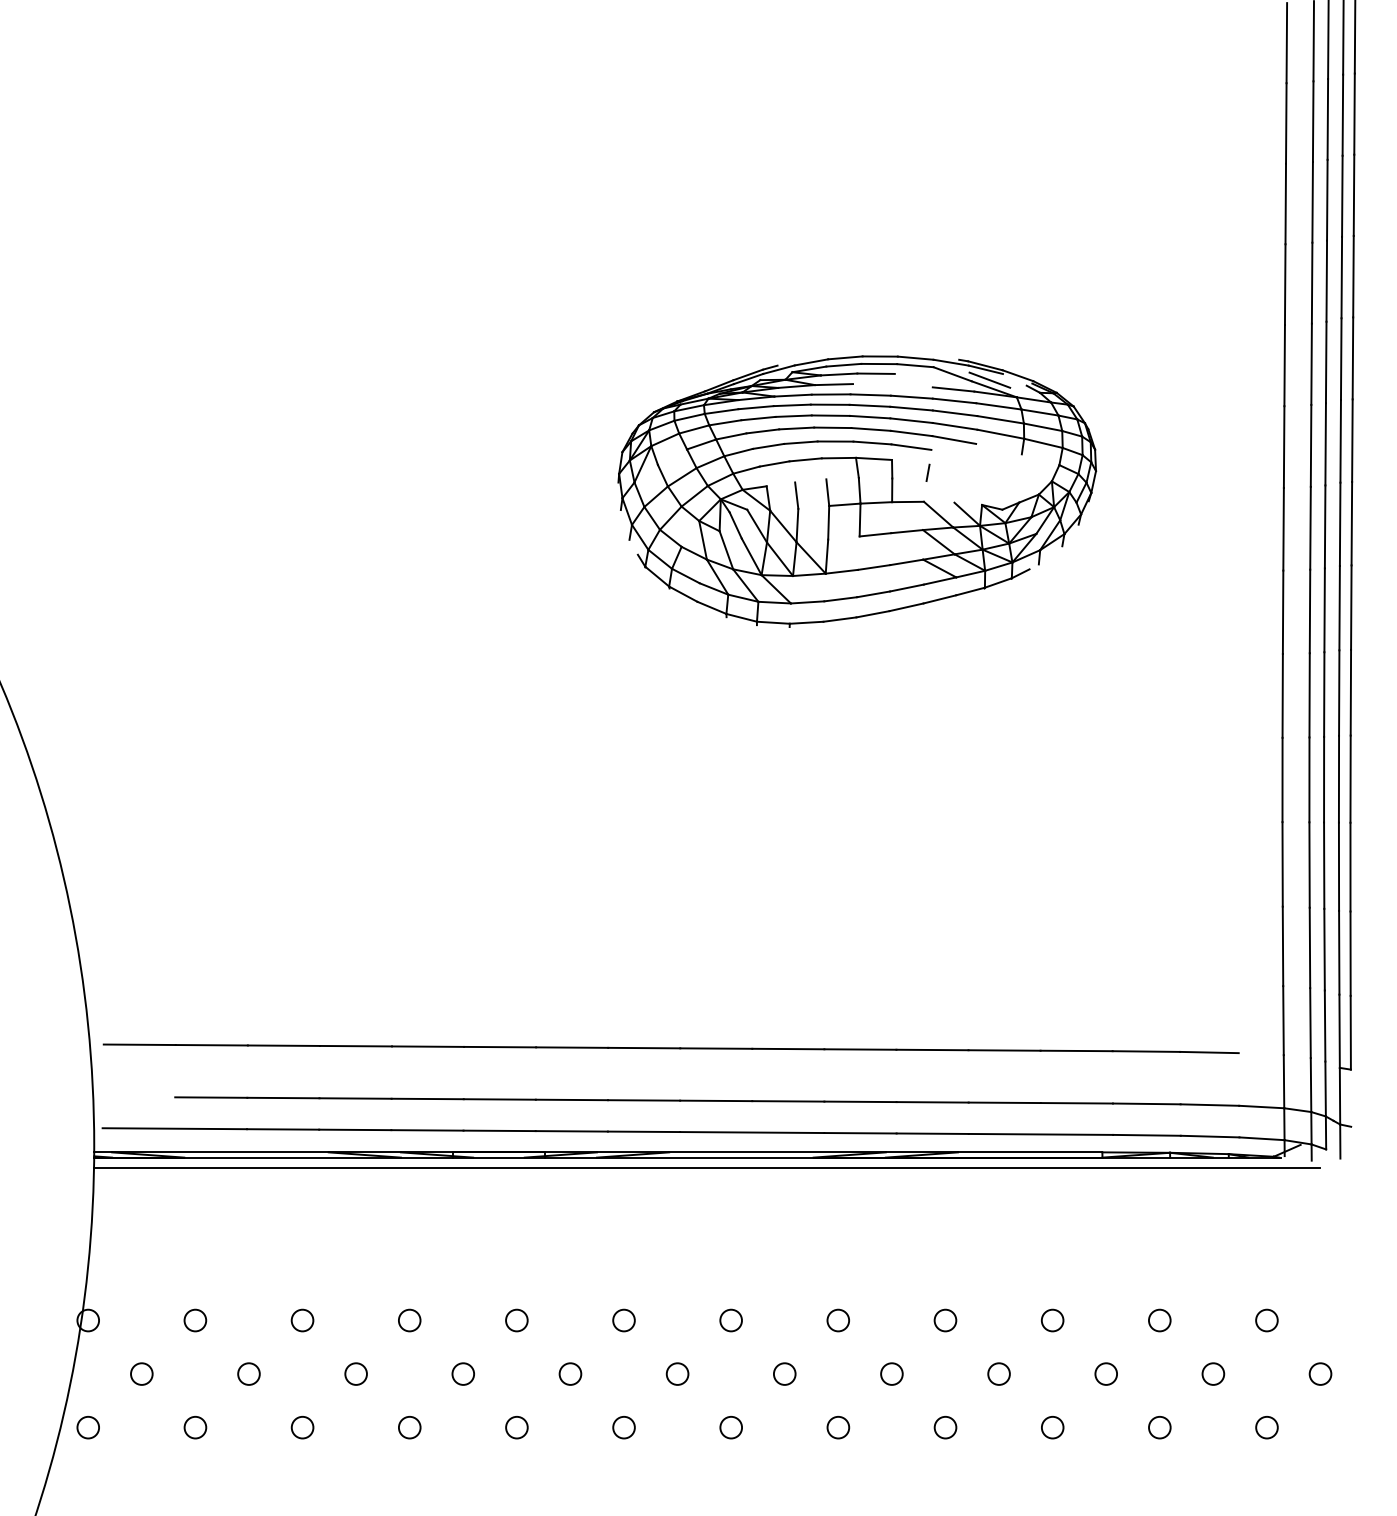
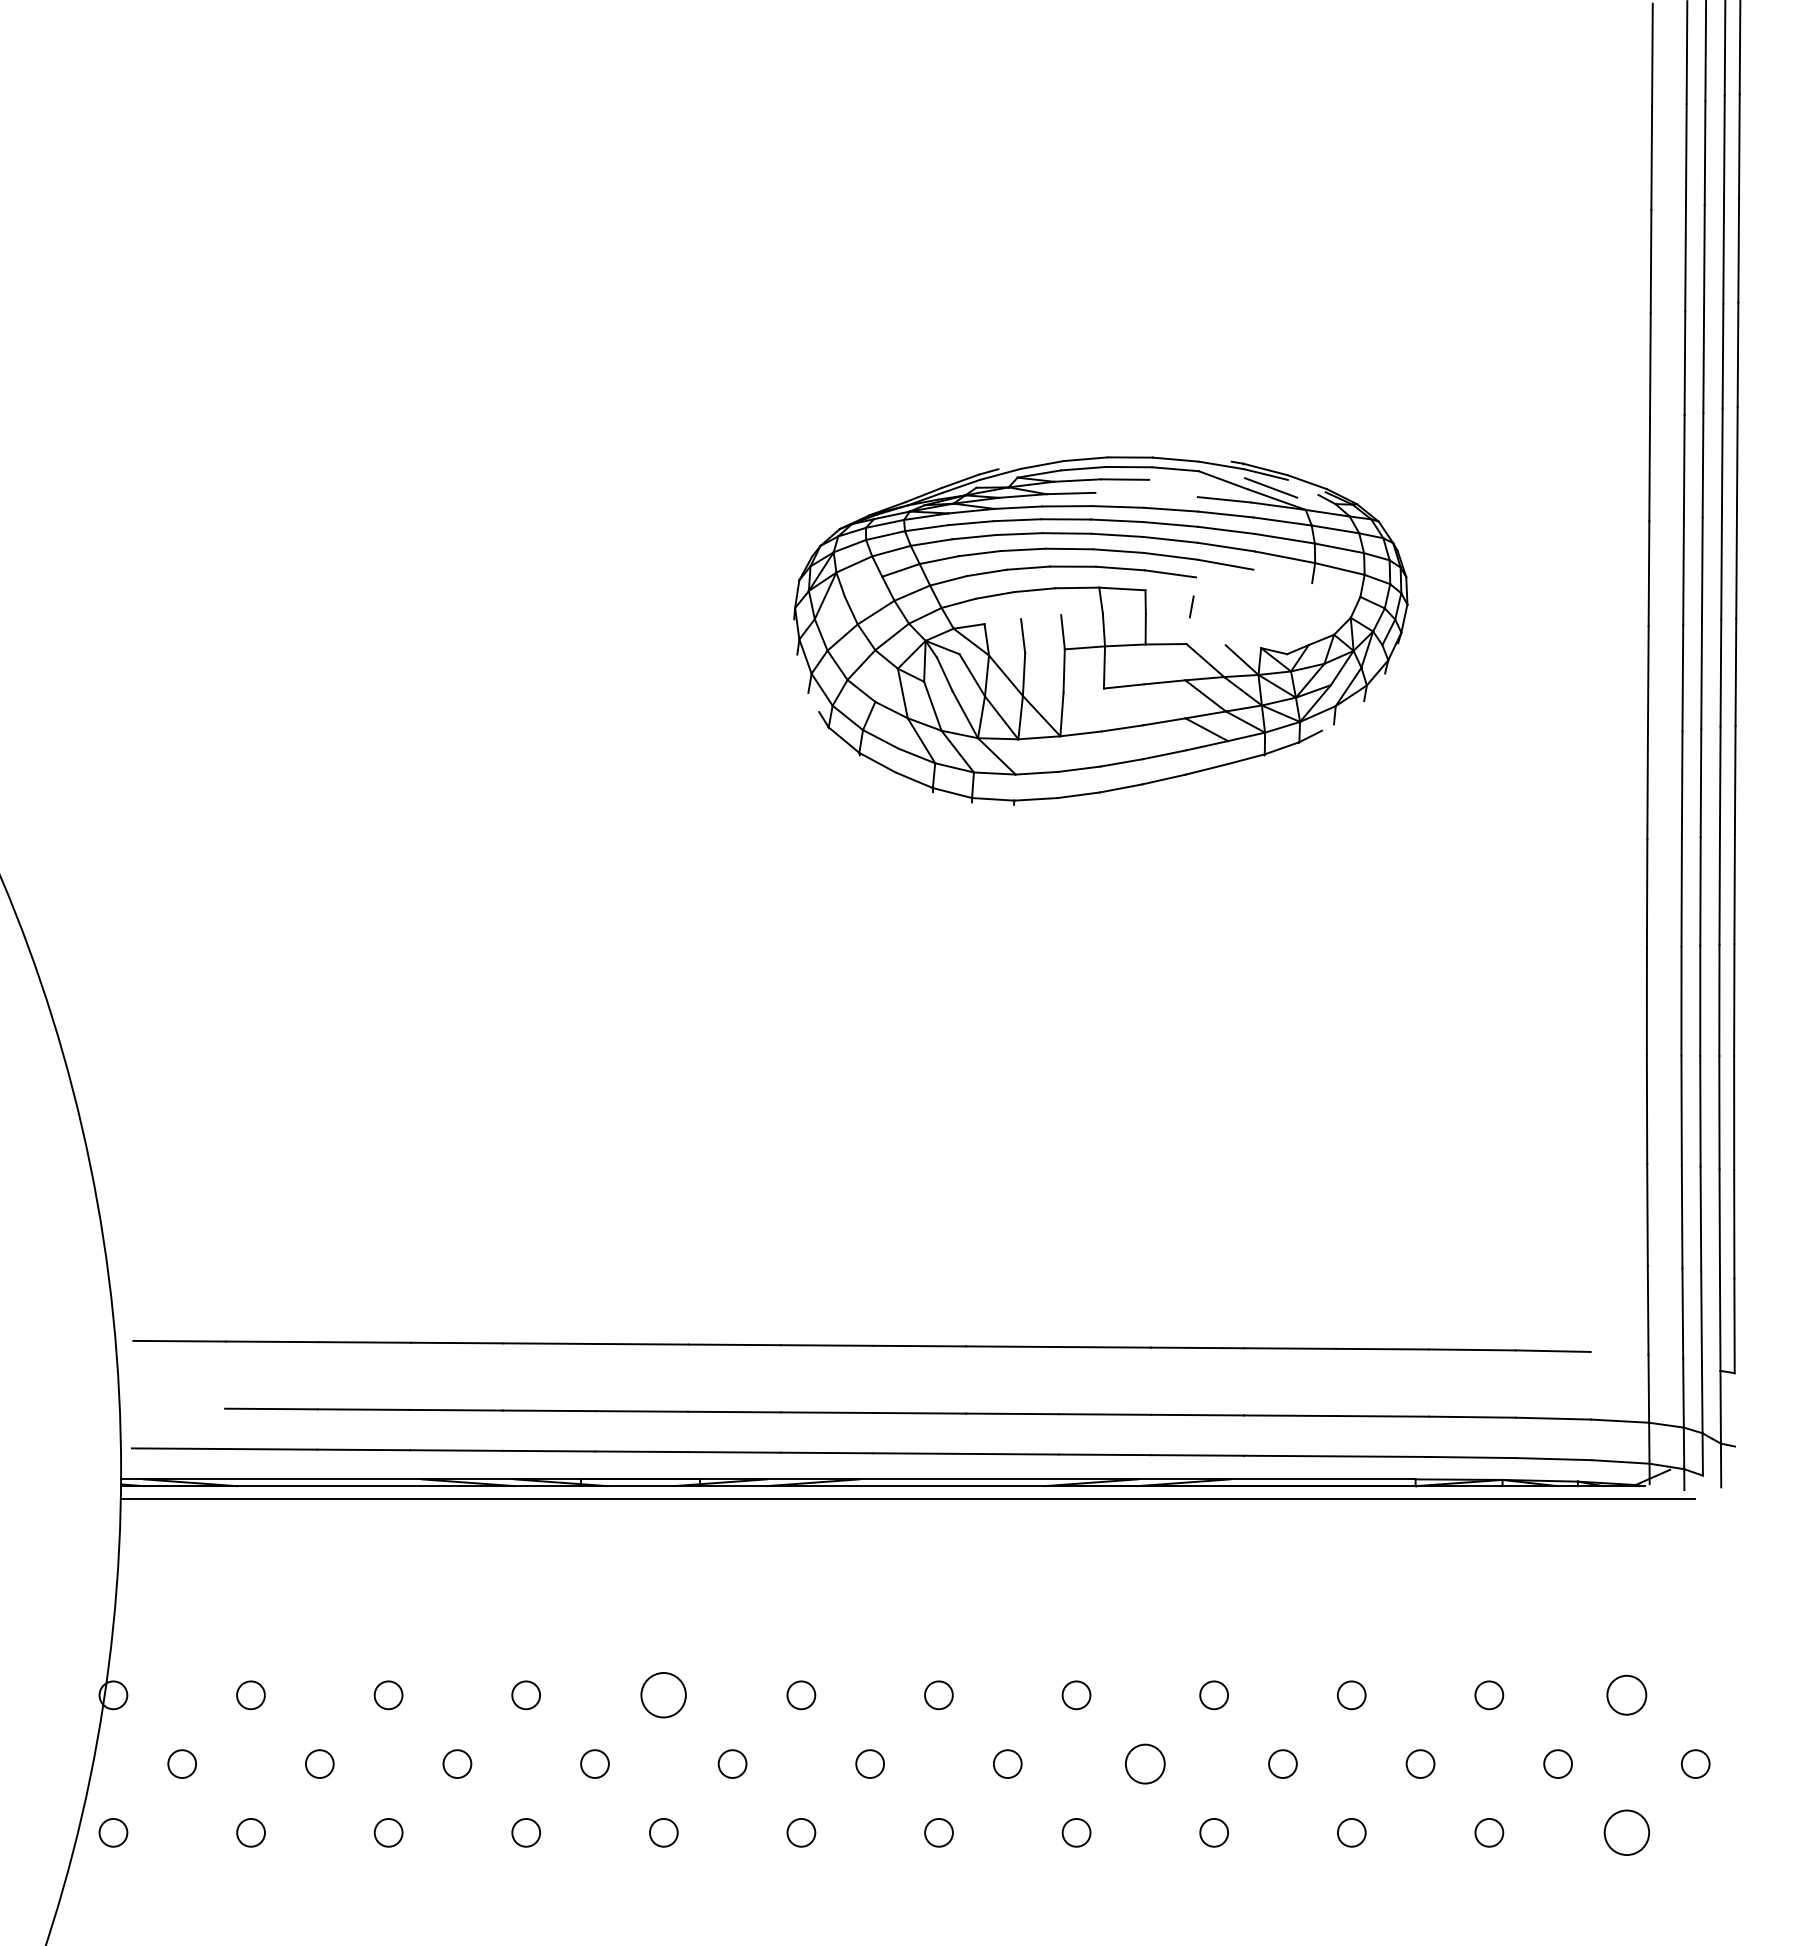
circle: (516, 1320) -> (663, 1695), size x1.6
circle: (1266, 1320) -> (1626, 1695), size x1.4
circle: (892, 1373) -> (1145, 1763), size x1.4
circle: (1266, 1427) -> (1626, 1832), size x1.6

